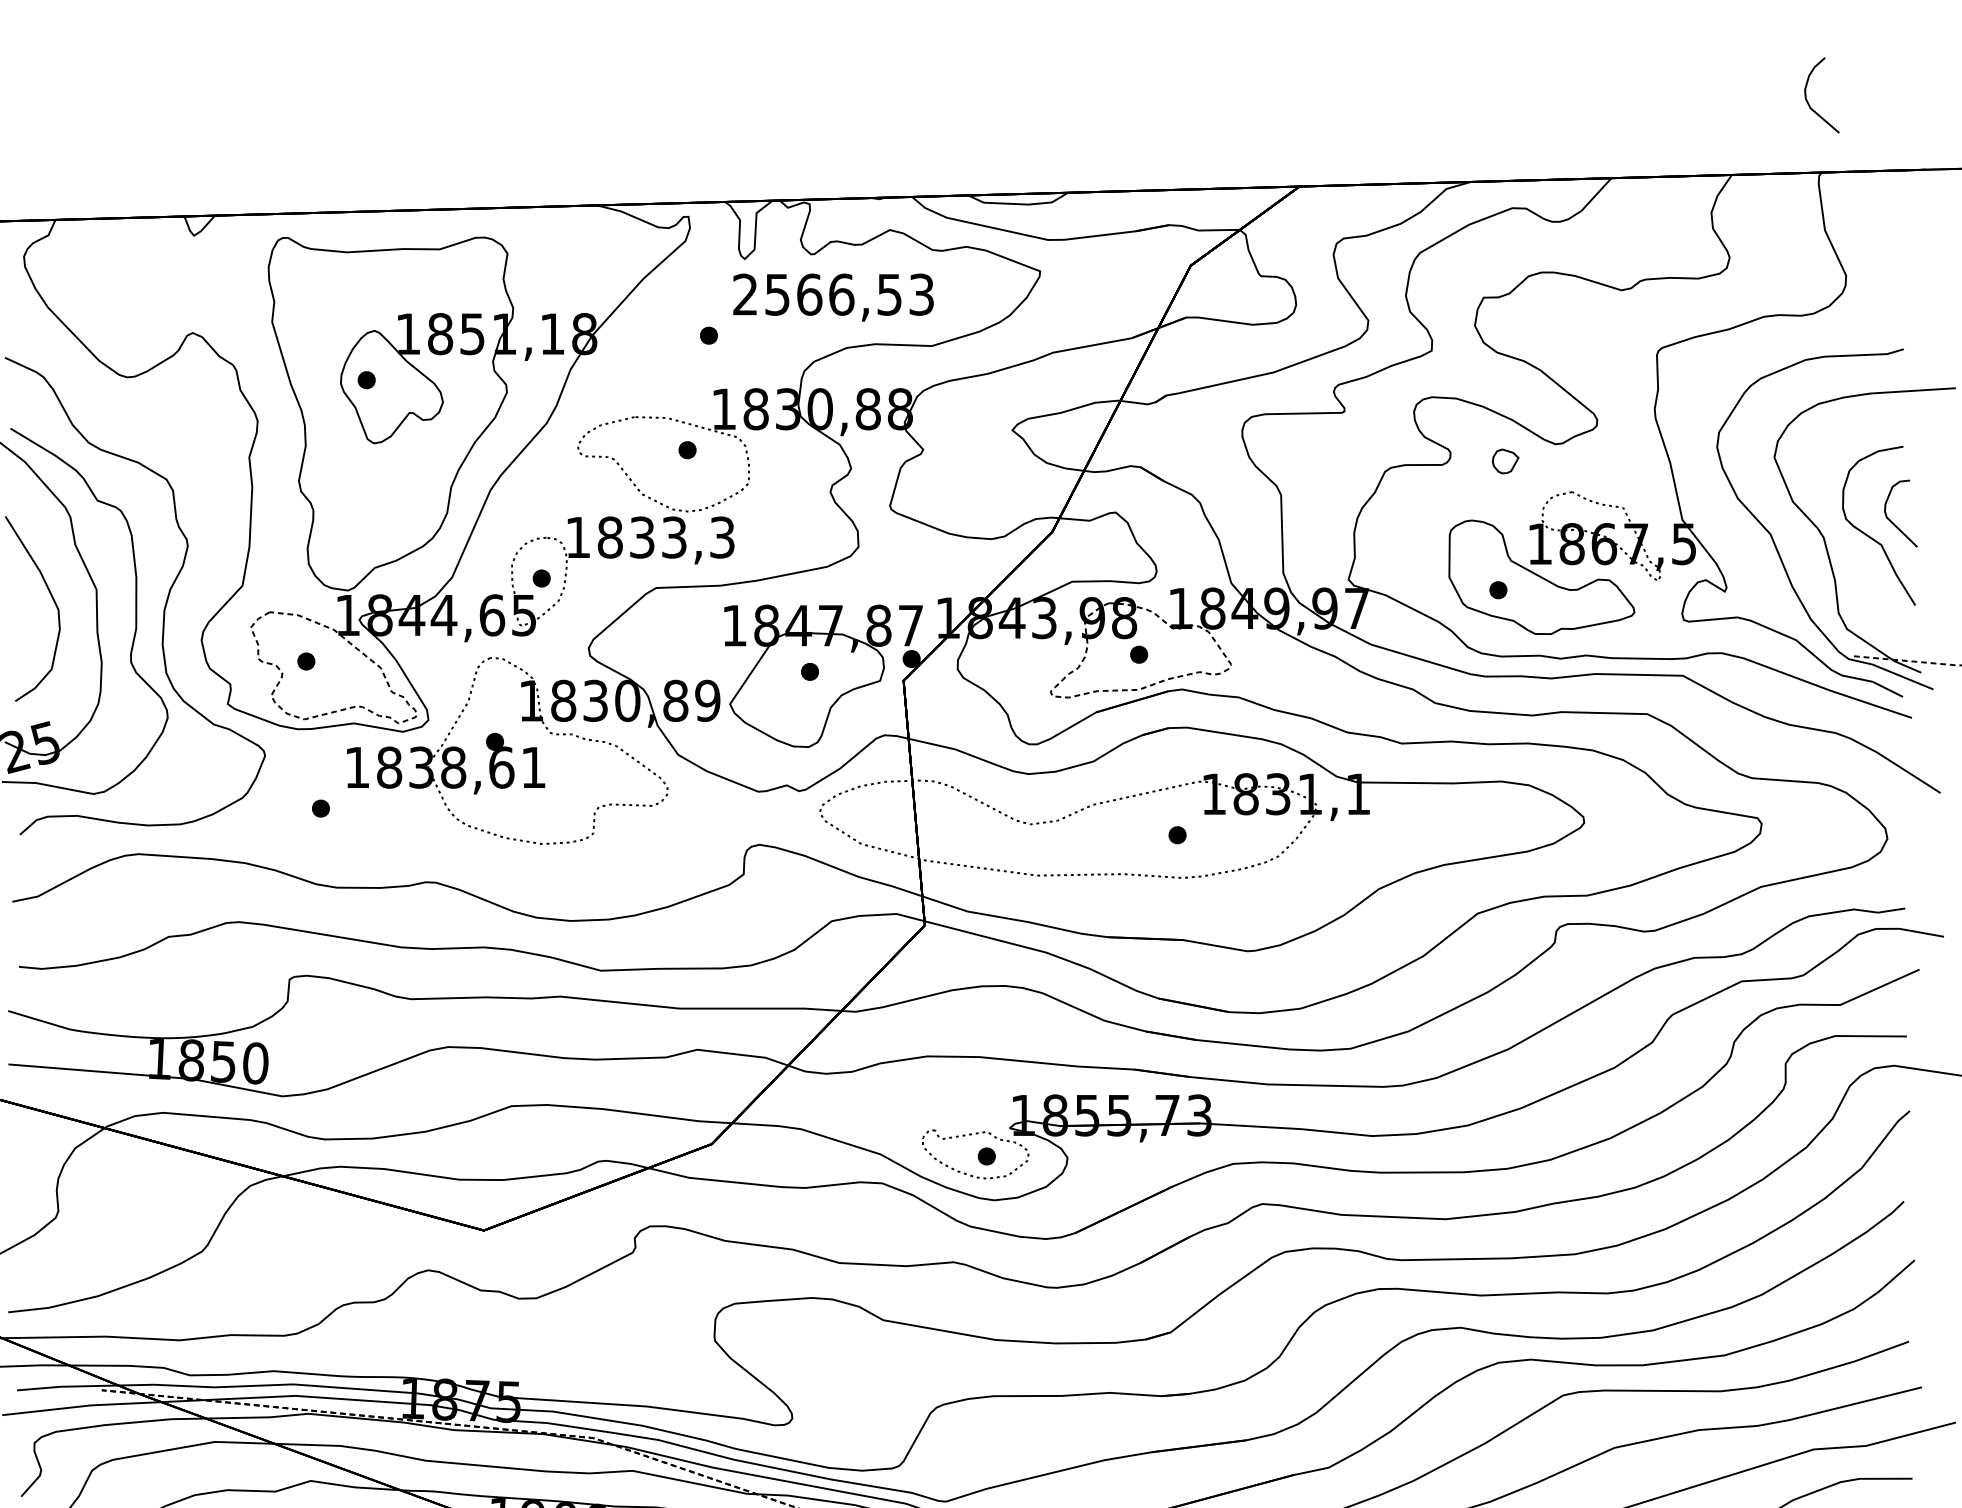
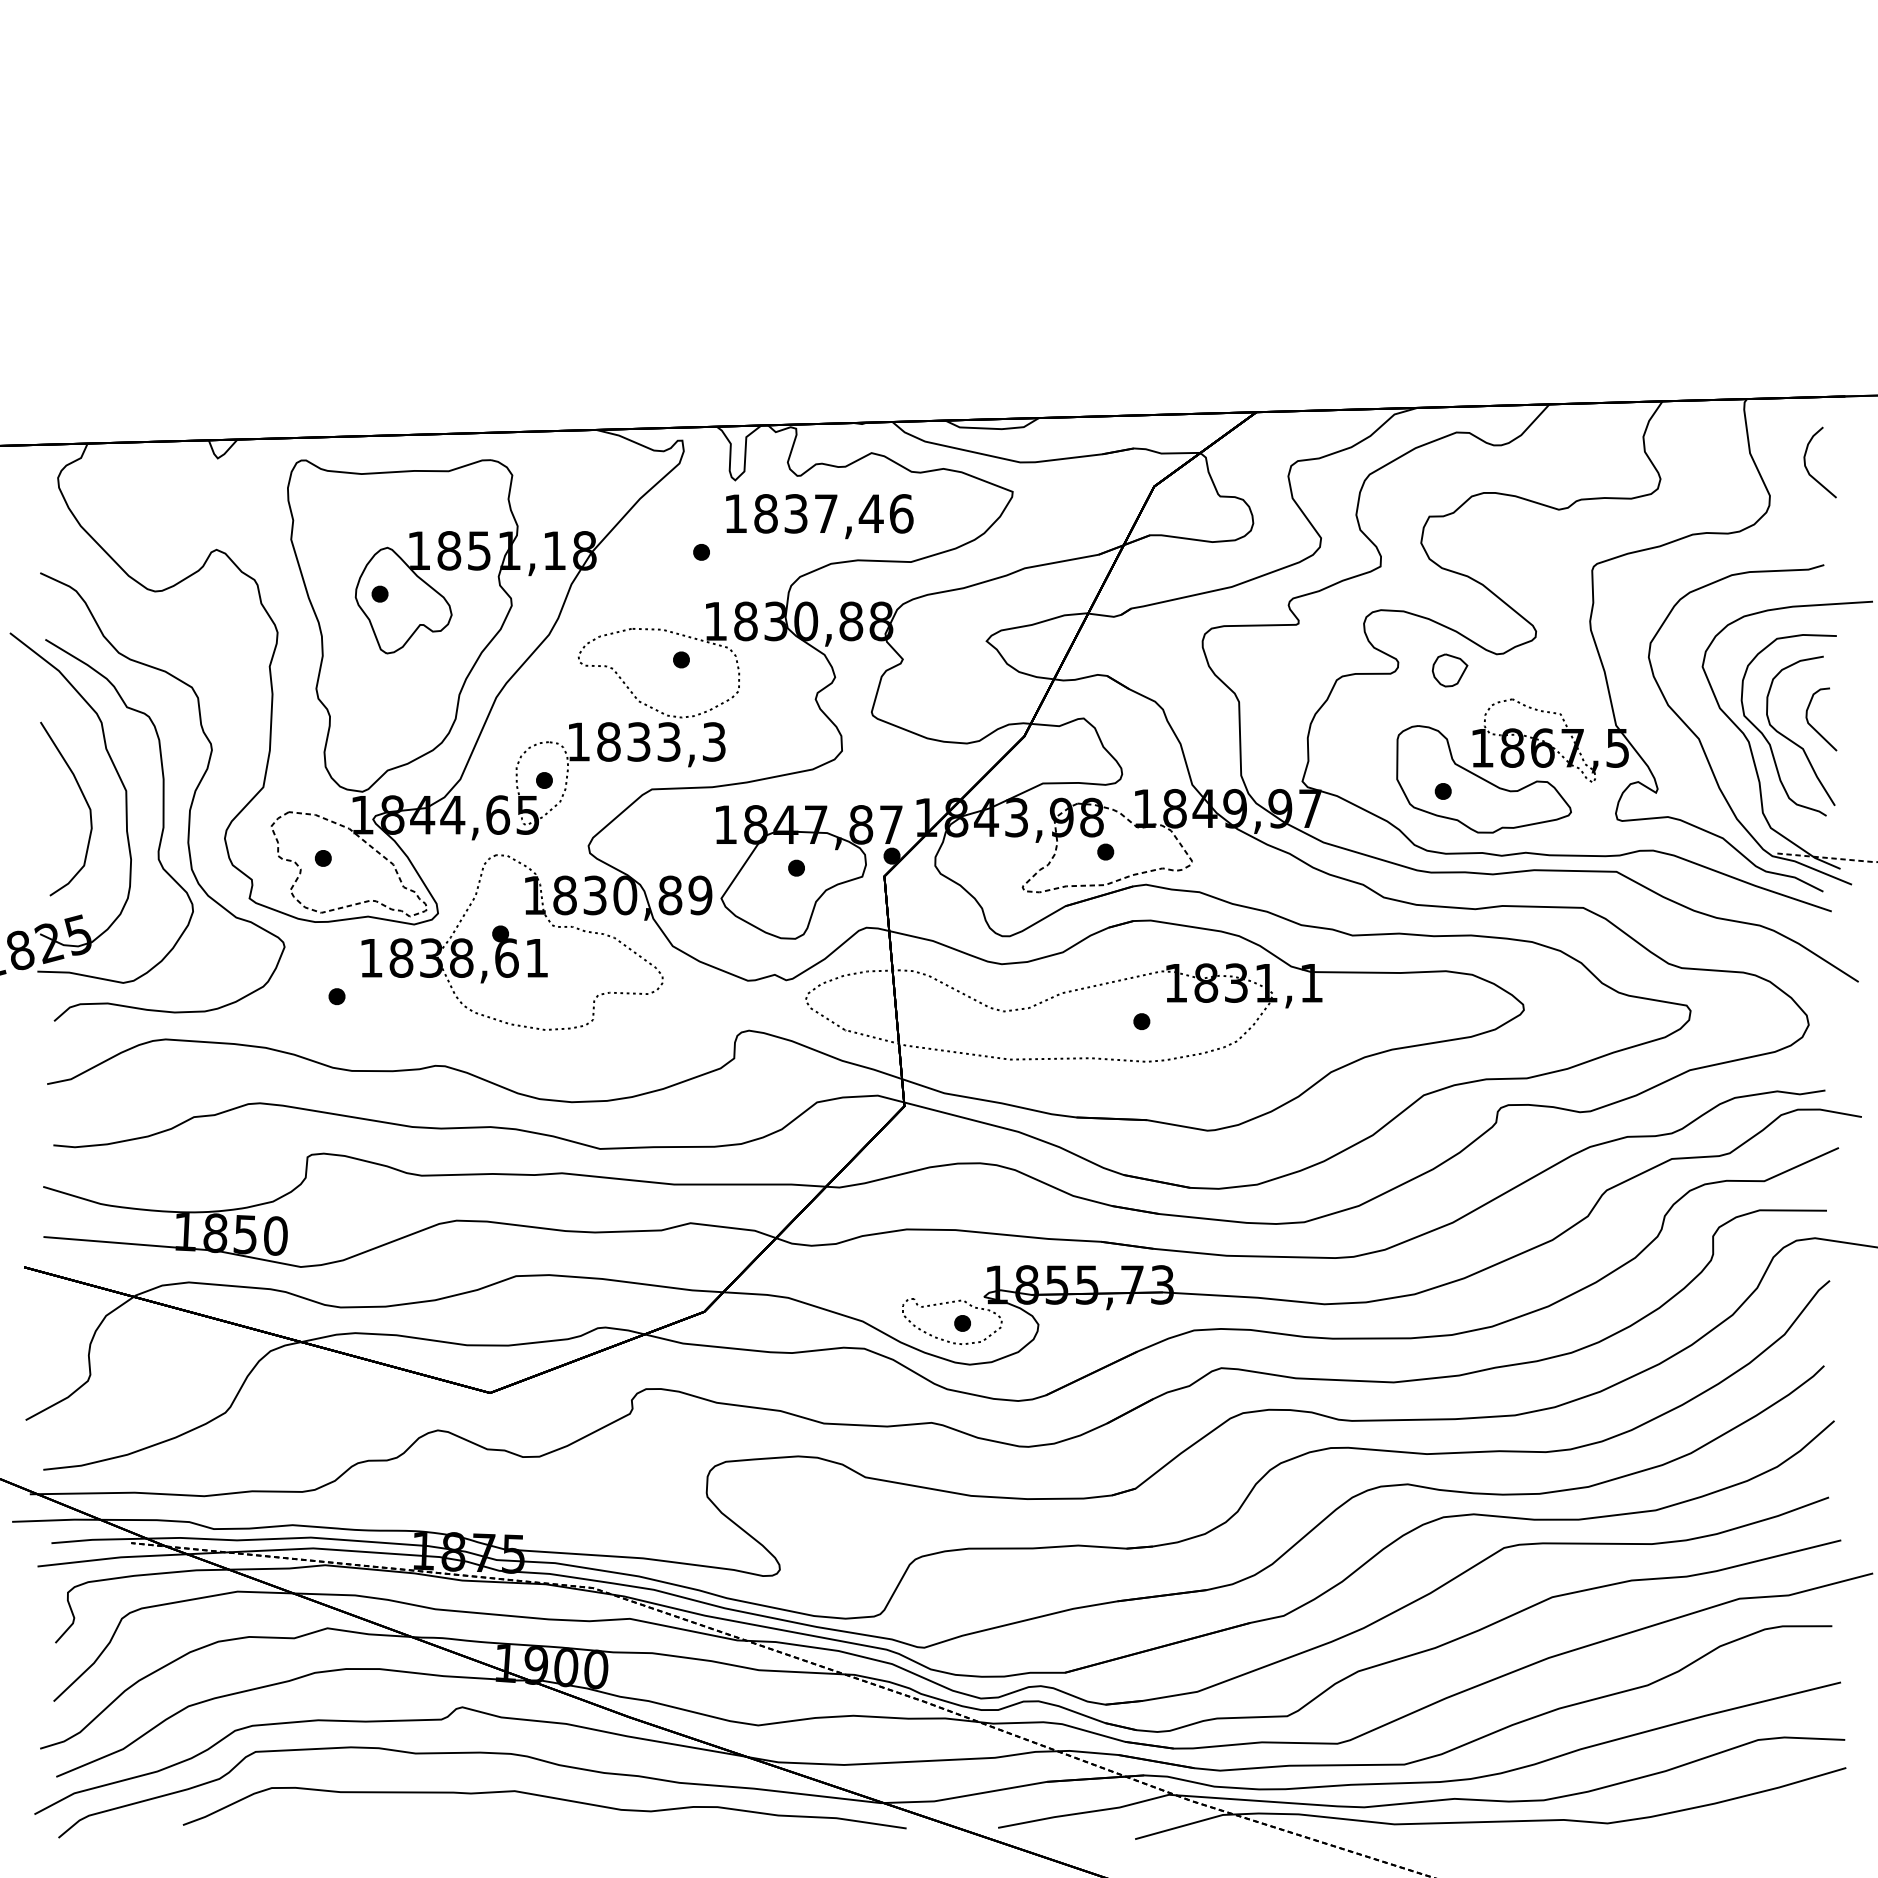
curve: (1808, 101) -> (1807, 468), moved
text: (833, 294) -> (818, 513), 2566,53 -> 1837,46
part: (1505, 461) -> (1449, 670), size x1.43
curve: (1844, 535) -> (1768, 740), added

